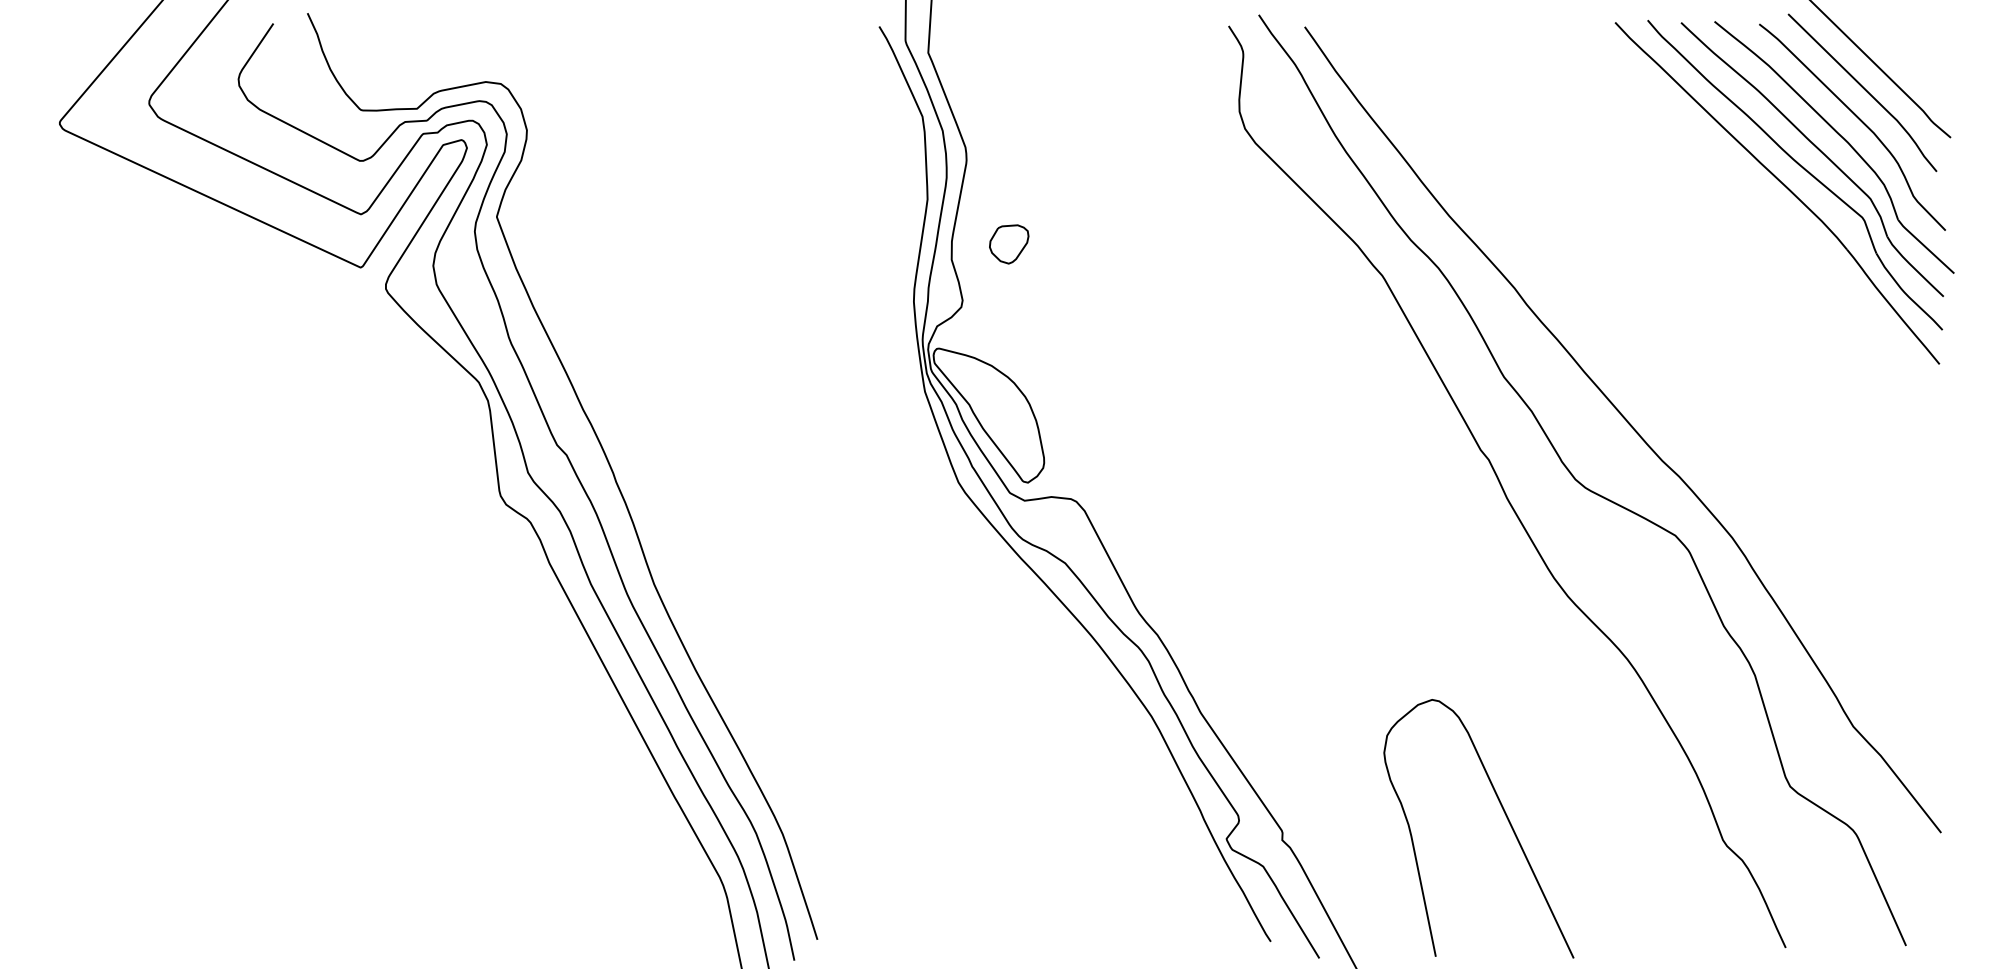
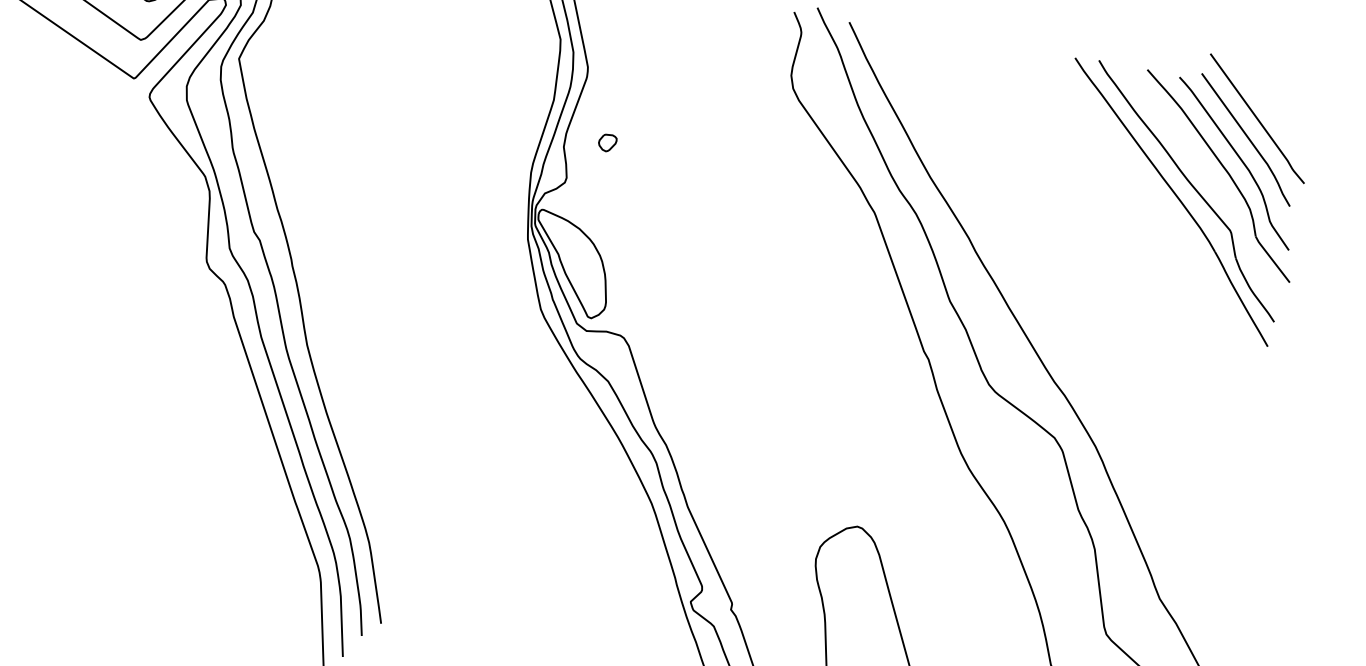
part: (1819, 151) -> (1207, 177), removed
part: (1009, 244) -> (607, 143), size x0.6

